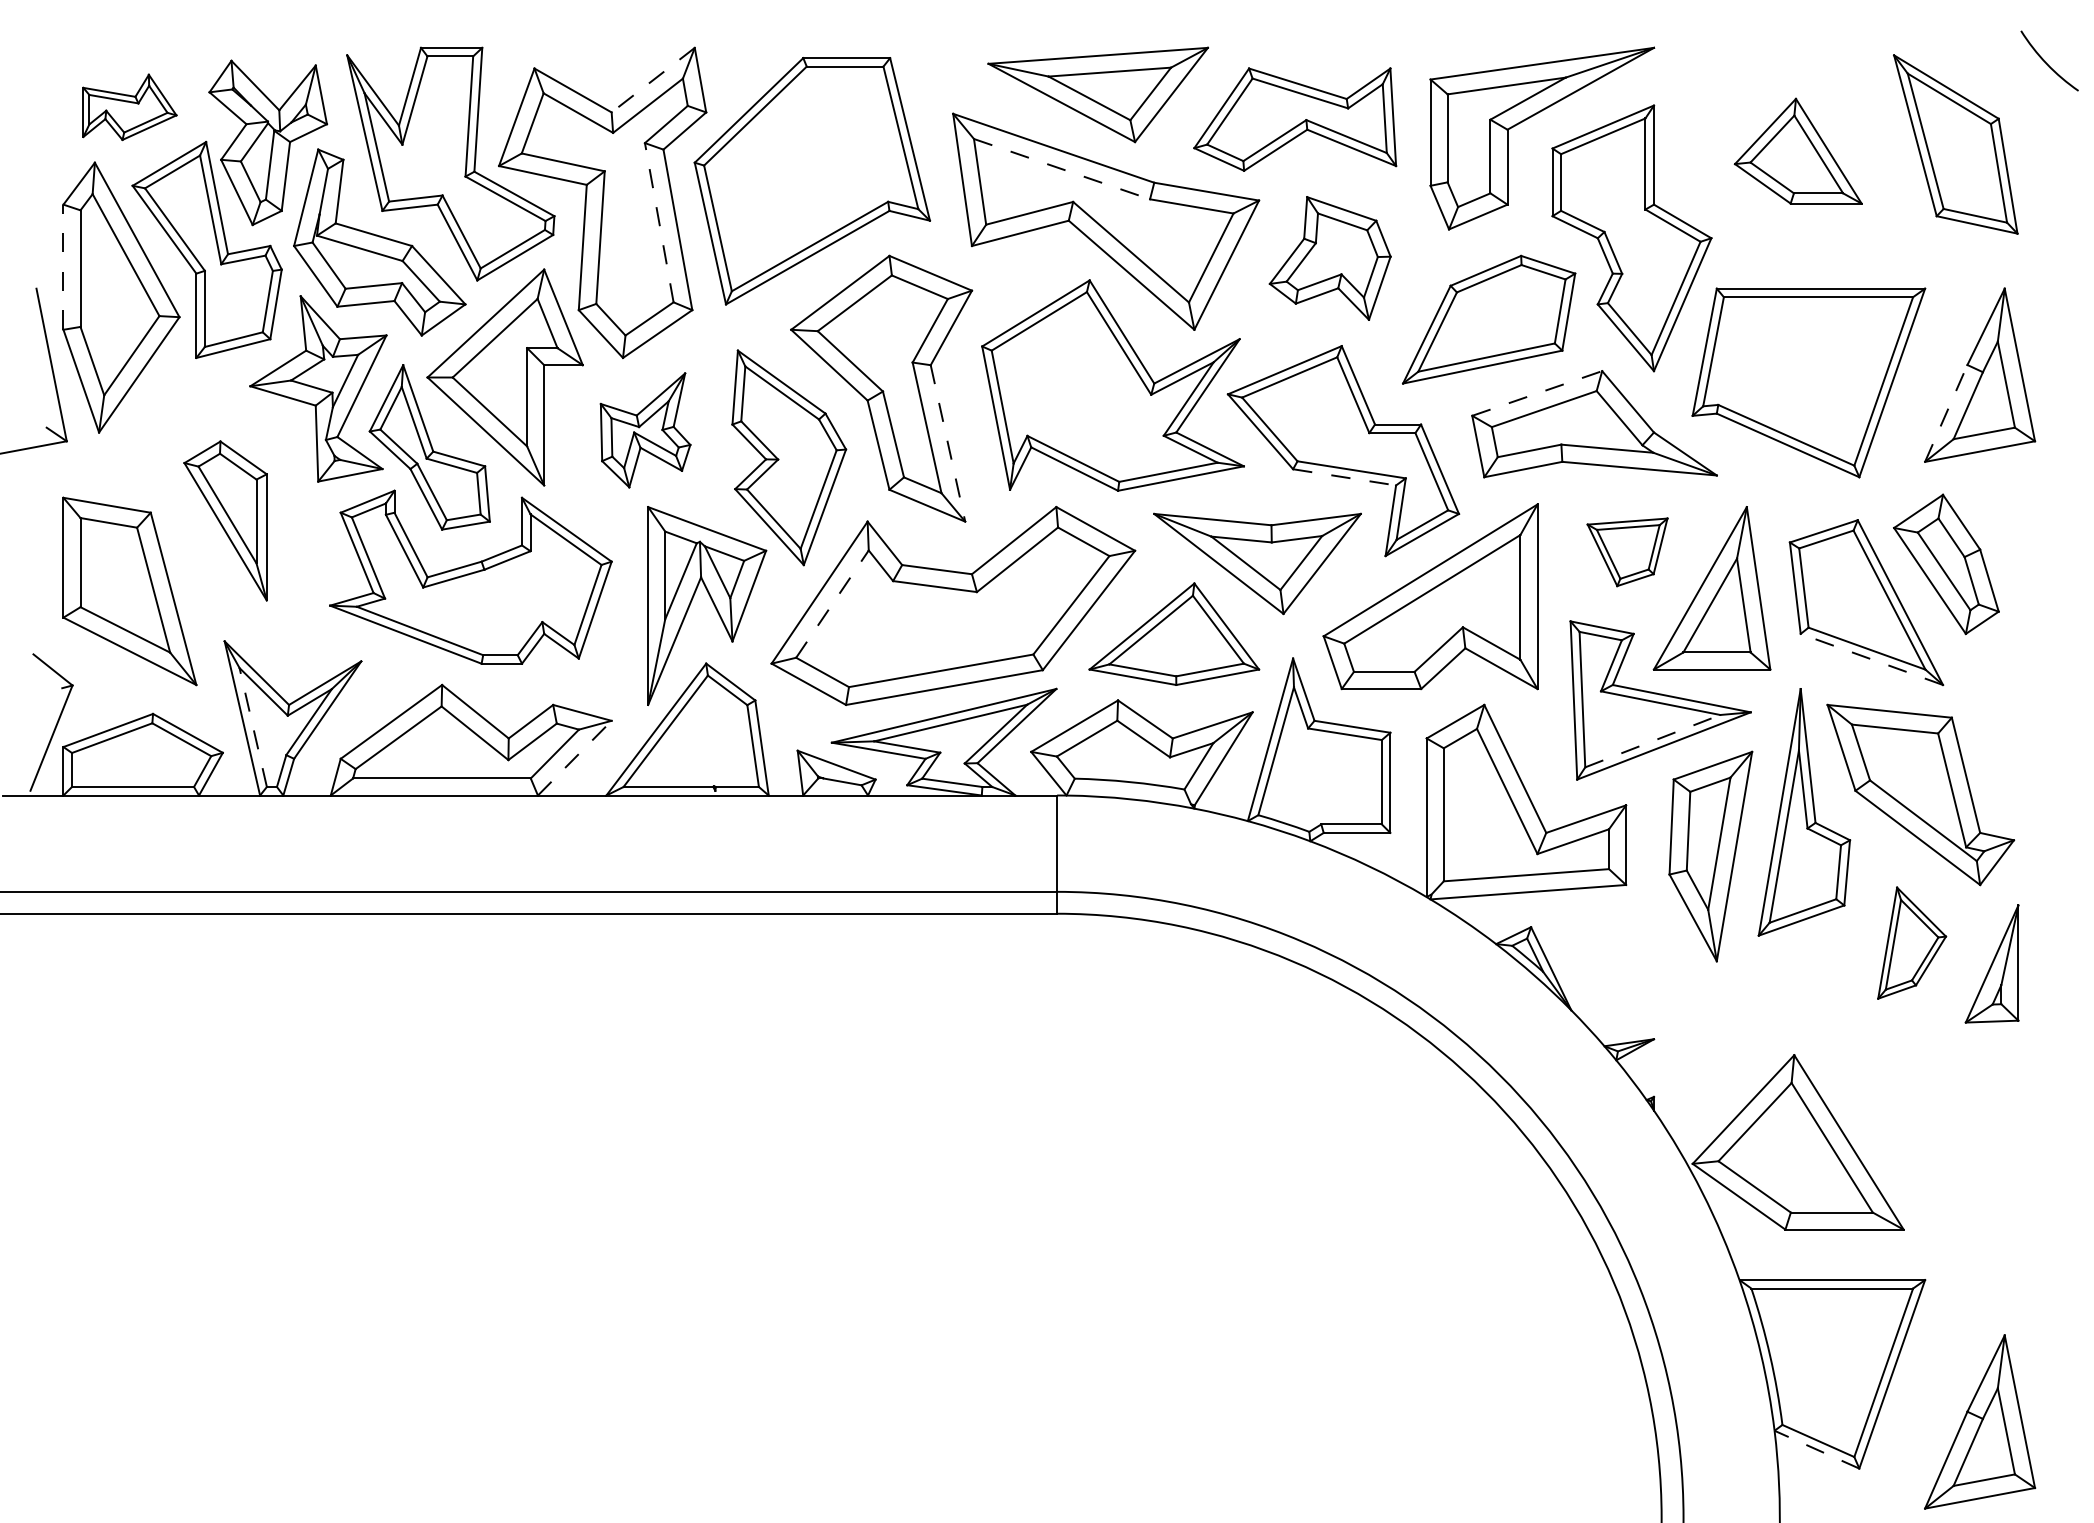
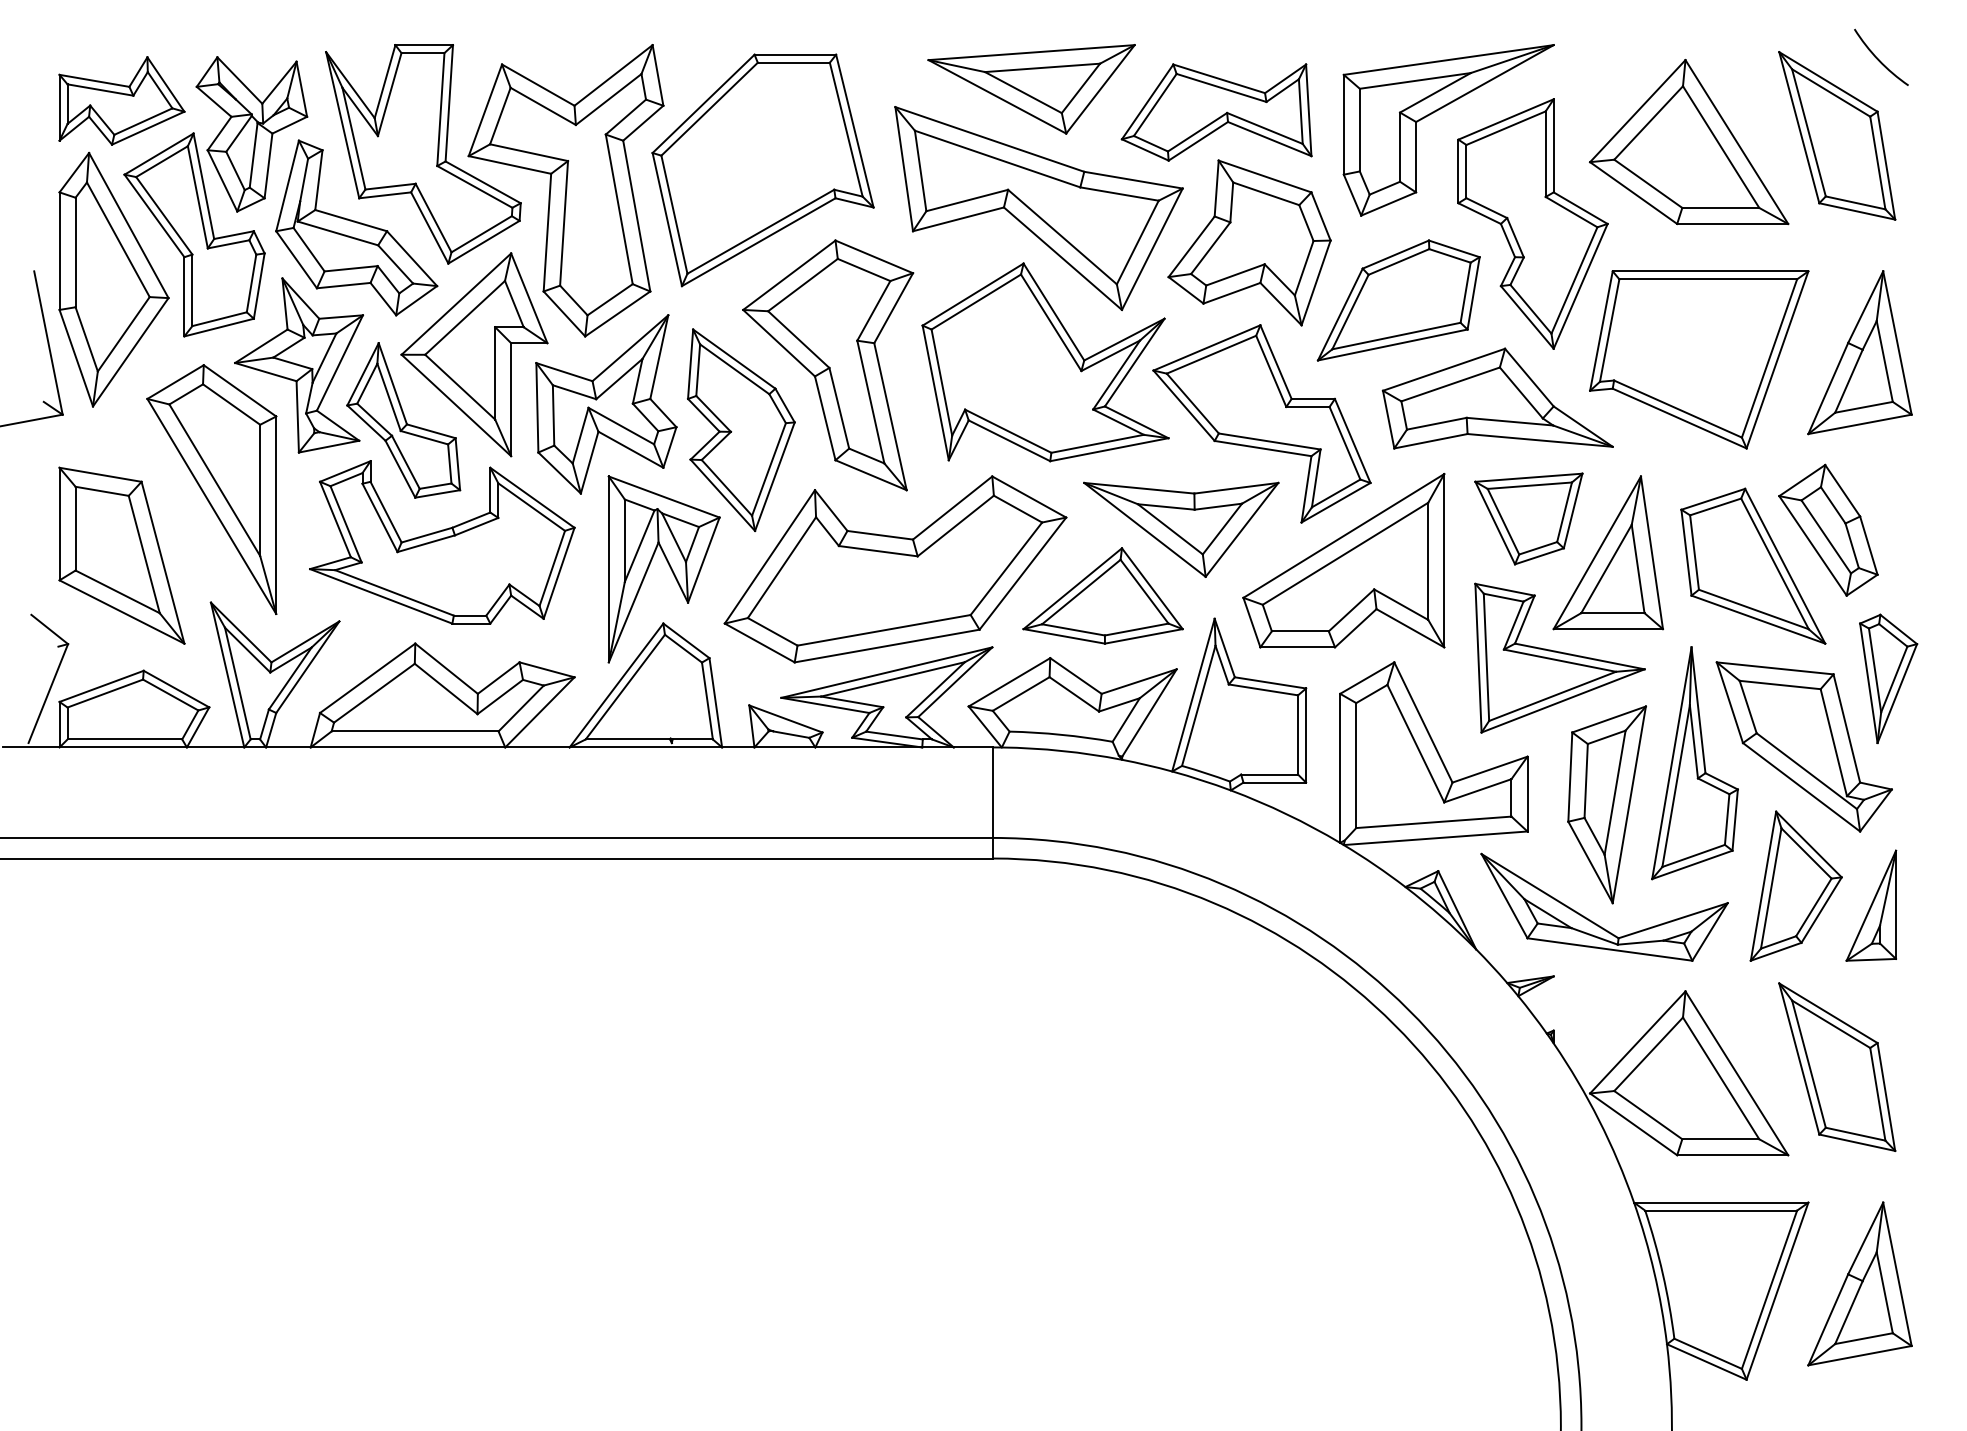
arc: (2046, 62) -> (1878, 58), moved
line: (653, 80) -> (613, 75), dashed -> solid
part: (129, 106) -> (121, 100), size x1.43
part: (1798, 151) -> (1689, 142), size x1.67
line: (1062, 169) -> (998, 159), dashed -> solid
line: (659, 222) -> (619, 209), dashed -> solid
part: (1330, 257) -> (1249, 242), size x1.43
line: (63, 267) -> (59, 251), dashed -> solid
line: (1537, 393) -> (1444, 369), dashed -> solid
line: (1946, 413) -> (1828, 388), dashed -> solid
part: (645, 430) -> (606, 404), size x1.67
line: (948, 444) -> (890, 417), dashed -> solid
line: (1345, 477) -> (1263, 448), dashed -> solid
part: (225, 520) -> (211, 489), size x1.67
part: (1627, 551) -> (1528, 518), size x1.43
line: (831, 603) -> (781, 567), dashed -> solid
line: (1870, 659) -> (1757, 619), dashed -> solid
part: (2010, 722) -> (1888, 678), added
line: (252, 727) -> (237, 683), dashed -> solid
line: (1653, 741) -> (1553, 696), dashed -> solid
line: (575, 758) -> (540, 712), dashed -> solid
part: (1911, 942) -> (1795, 885), size x1.43
part: (1696, 980) -> (1593, 921), added
part: (1956, 1135) -> (1837, 1066), added
part: (1979, 1421) -> (1859, 1283), moved
line: (1816, 1449) -> (1706, 1361), dashed -> solid

